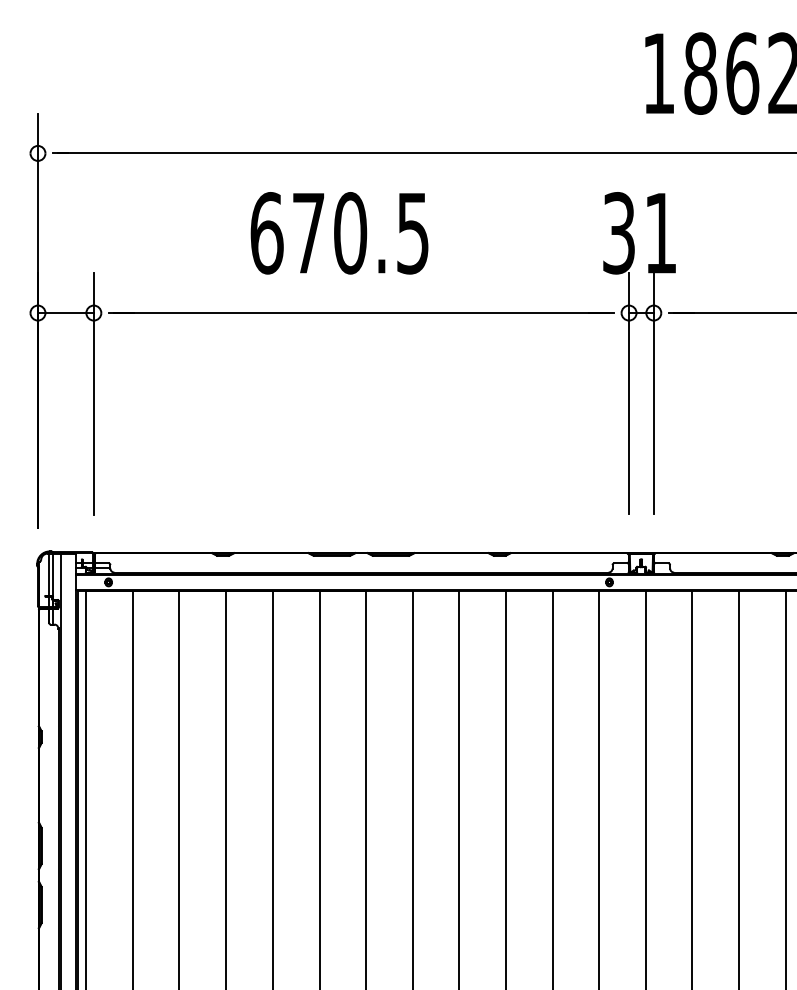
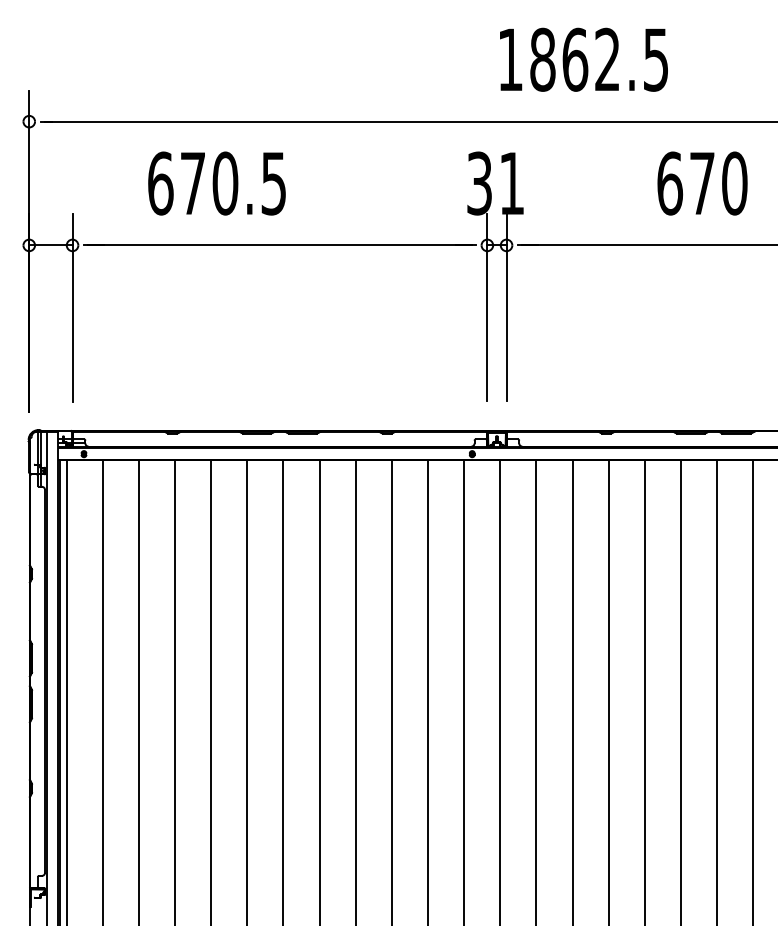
text: (338, 233) -> (216, 183), moved

